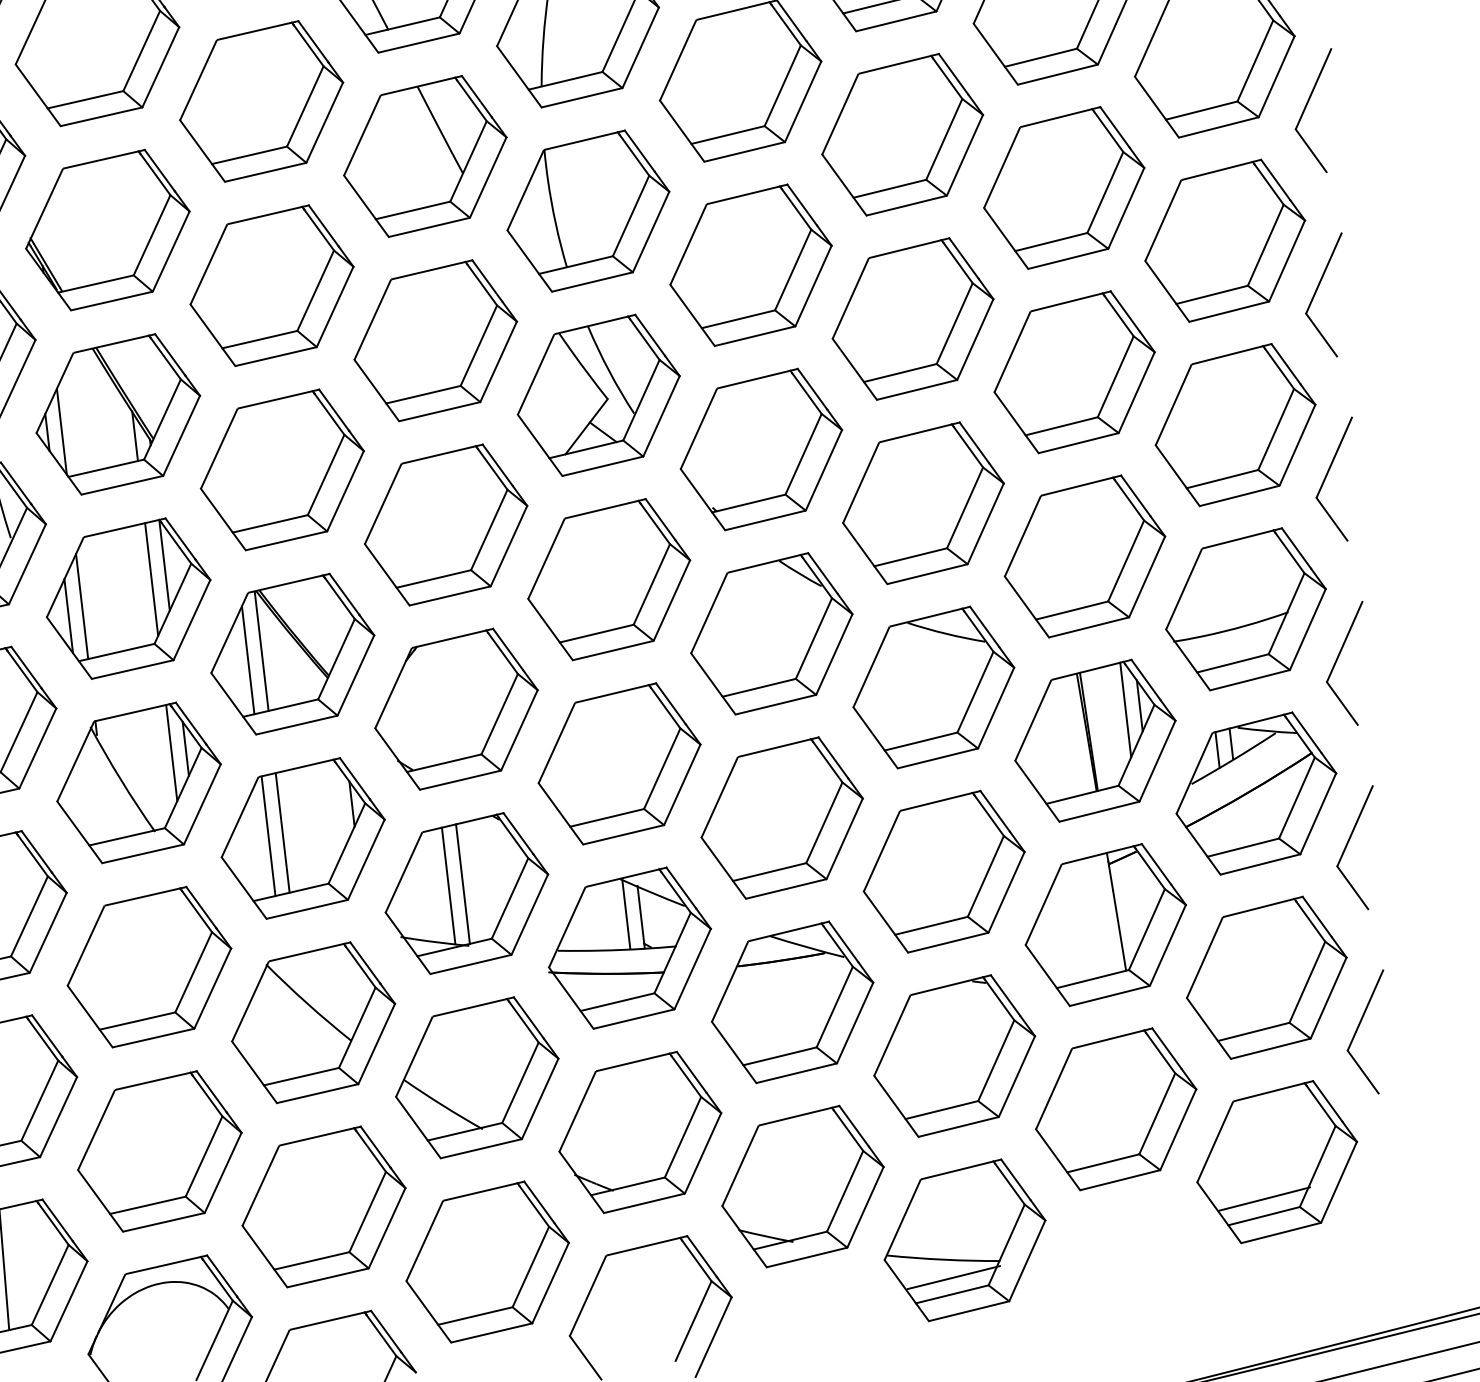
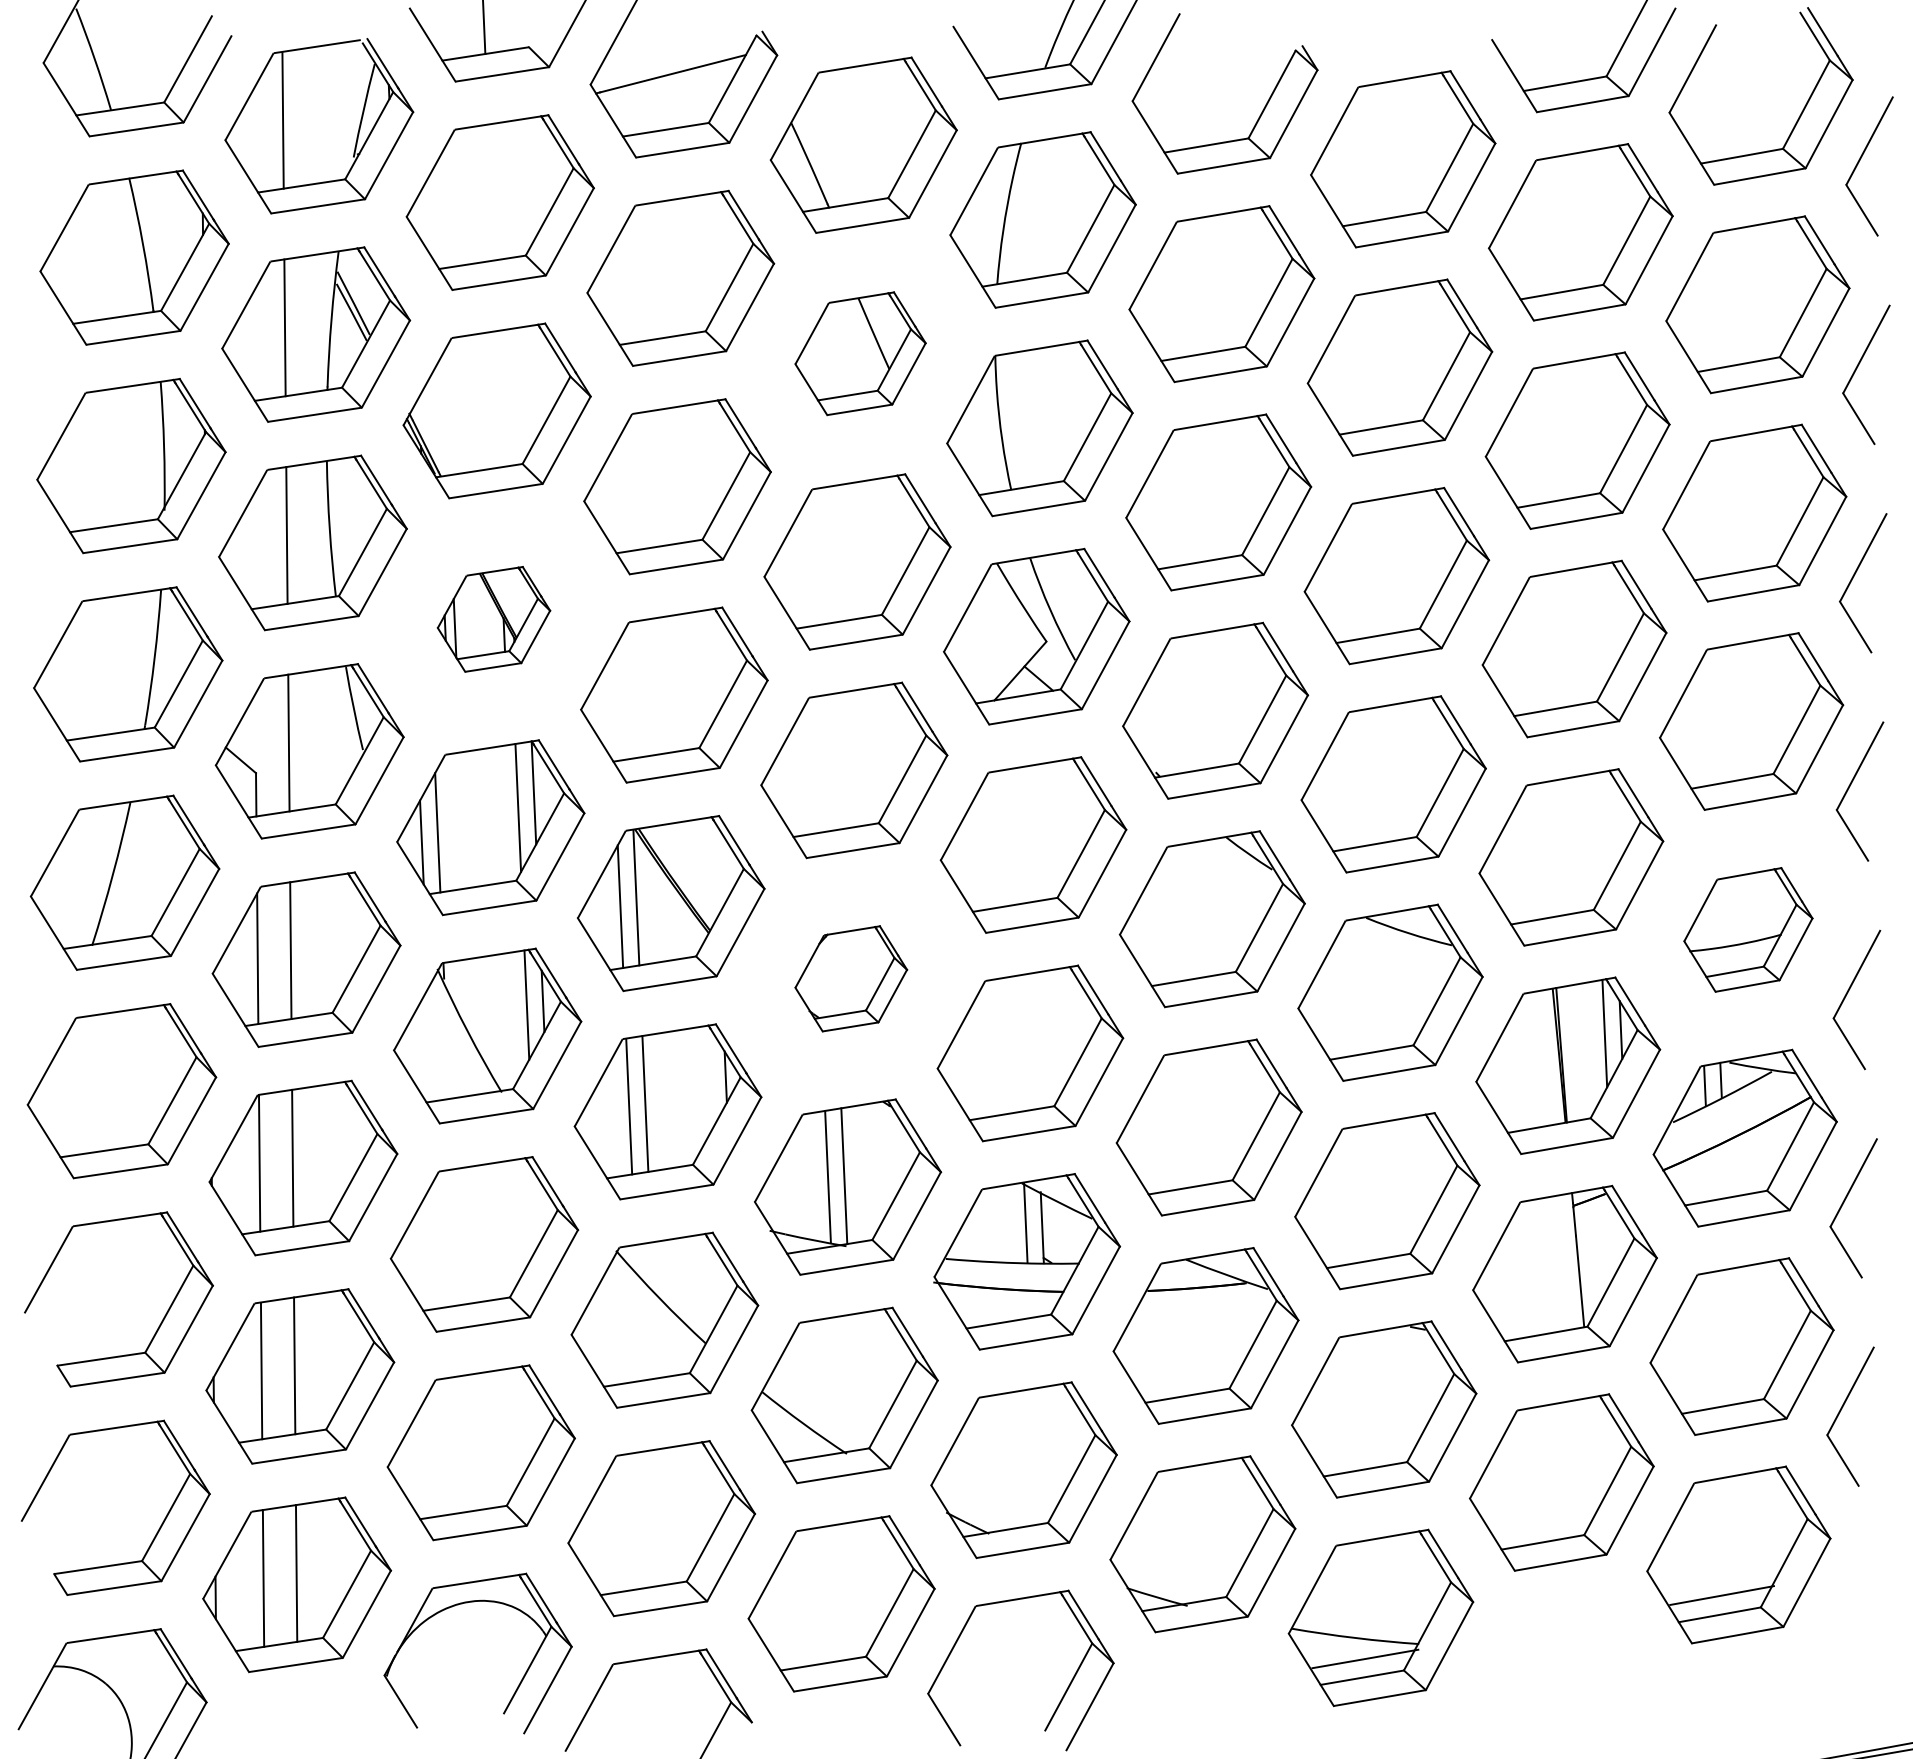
part: (425, 156) -> (860, 353), size x0.7
part: (117, 414) -> (493, 619), size x0.6
part: (1246, 608) -> (1748, 929), size x0.7
part: (456, 709) -> (851, 978), size x0.6

